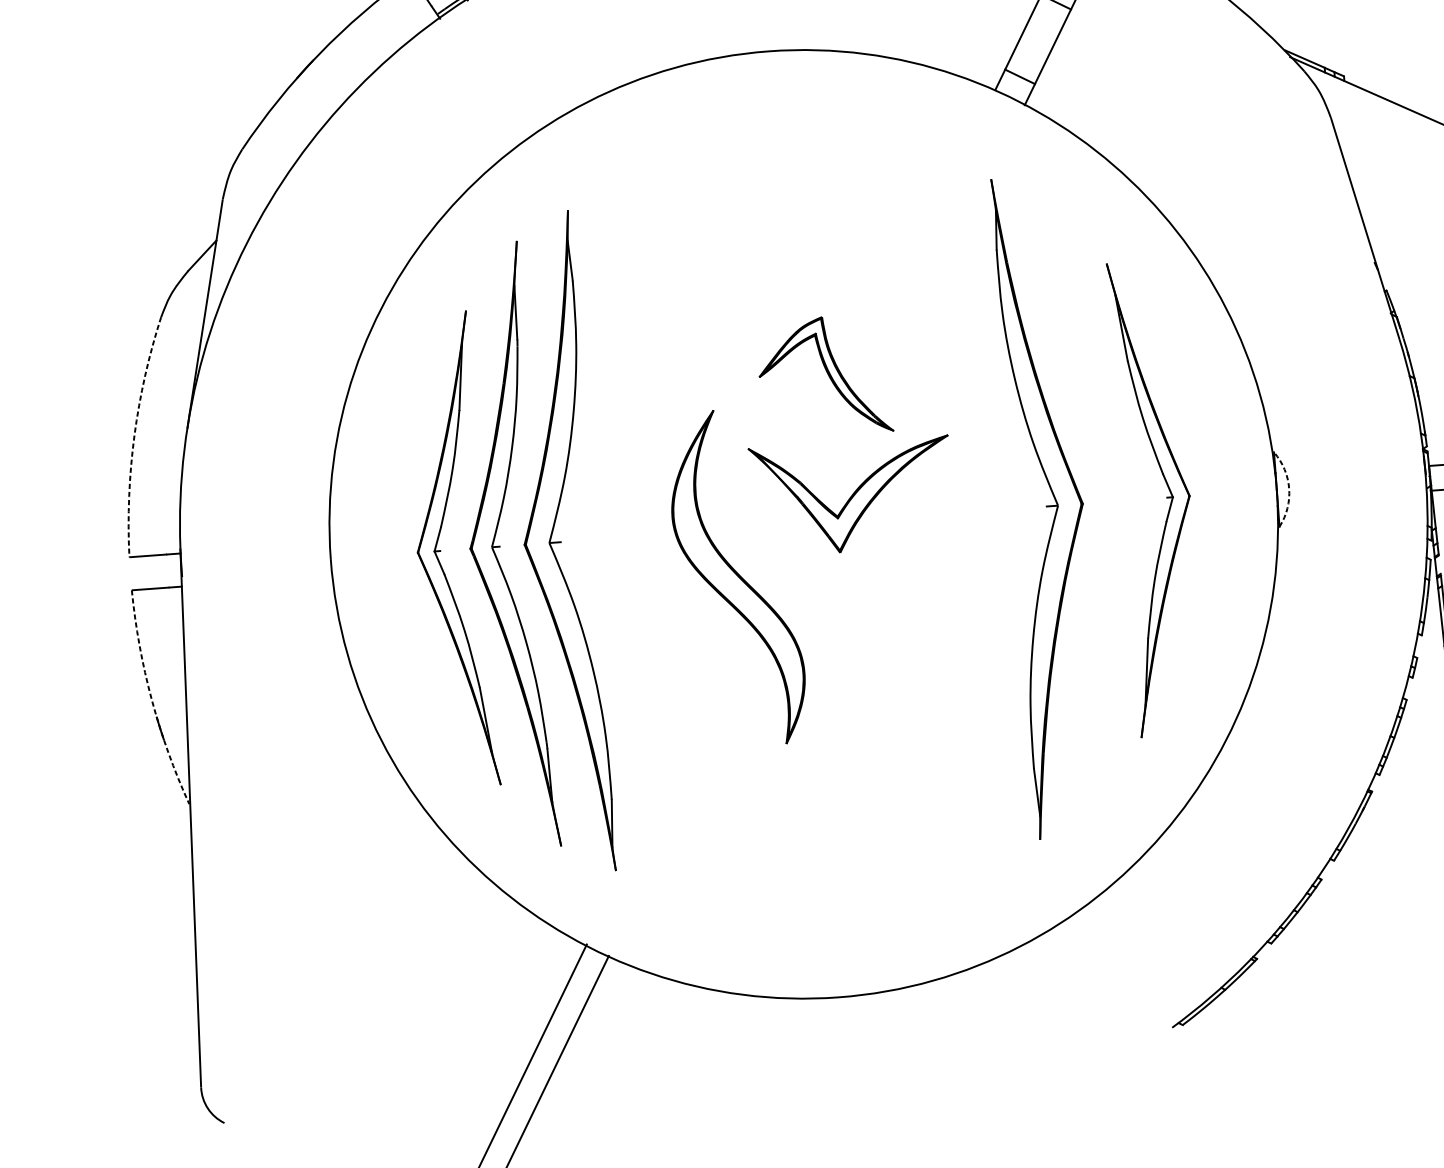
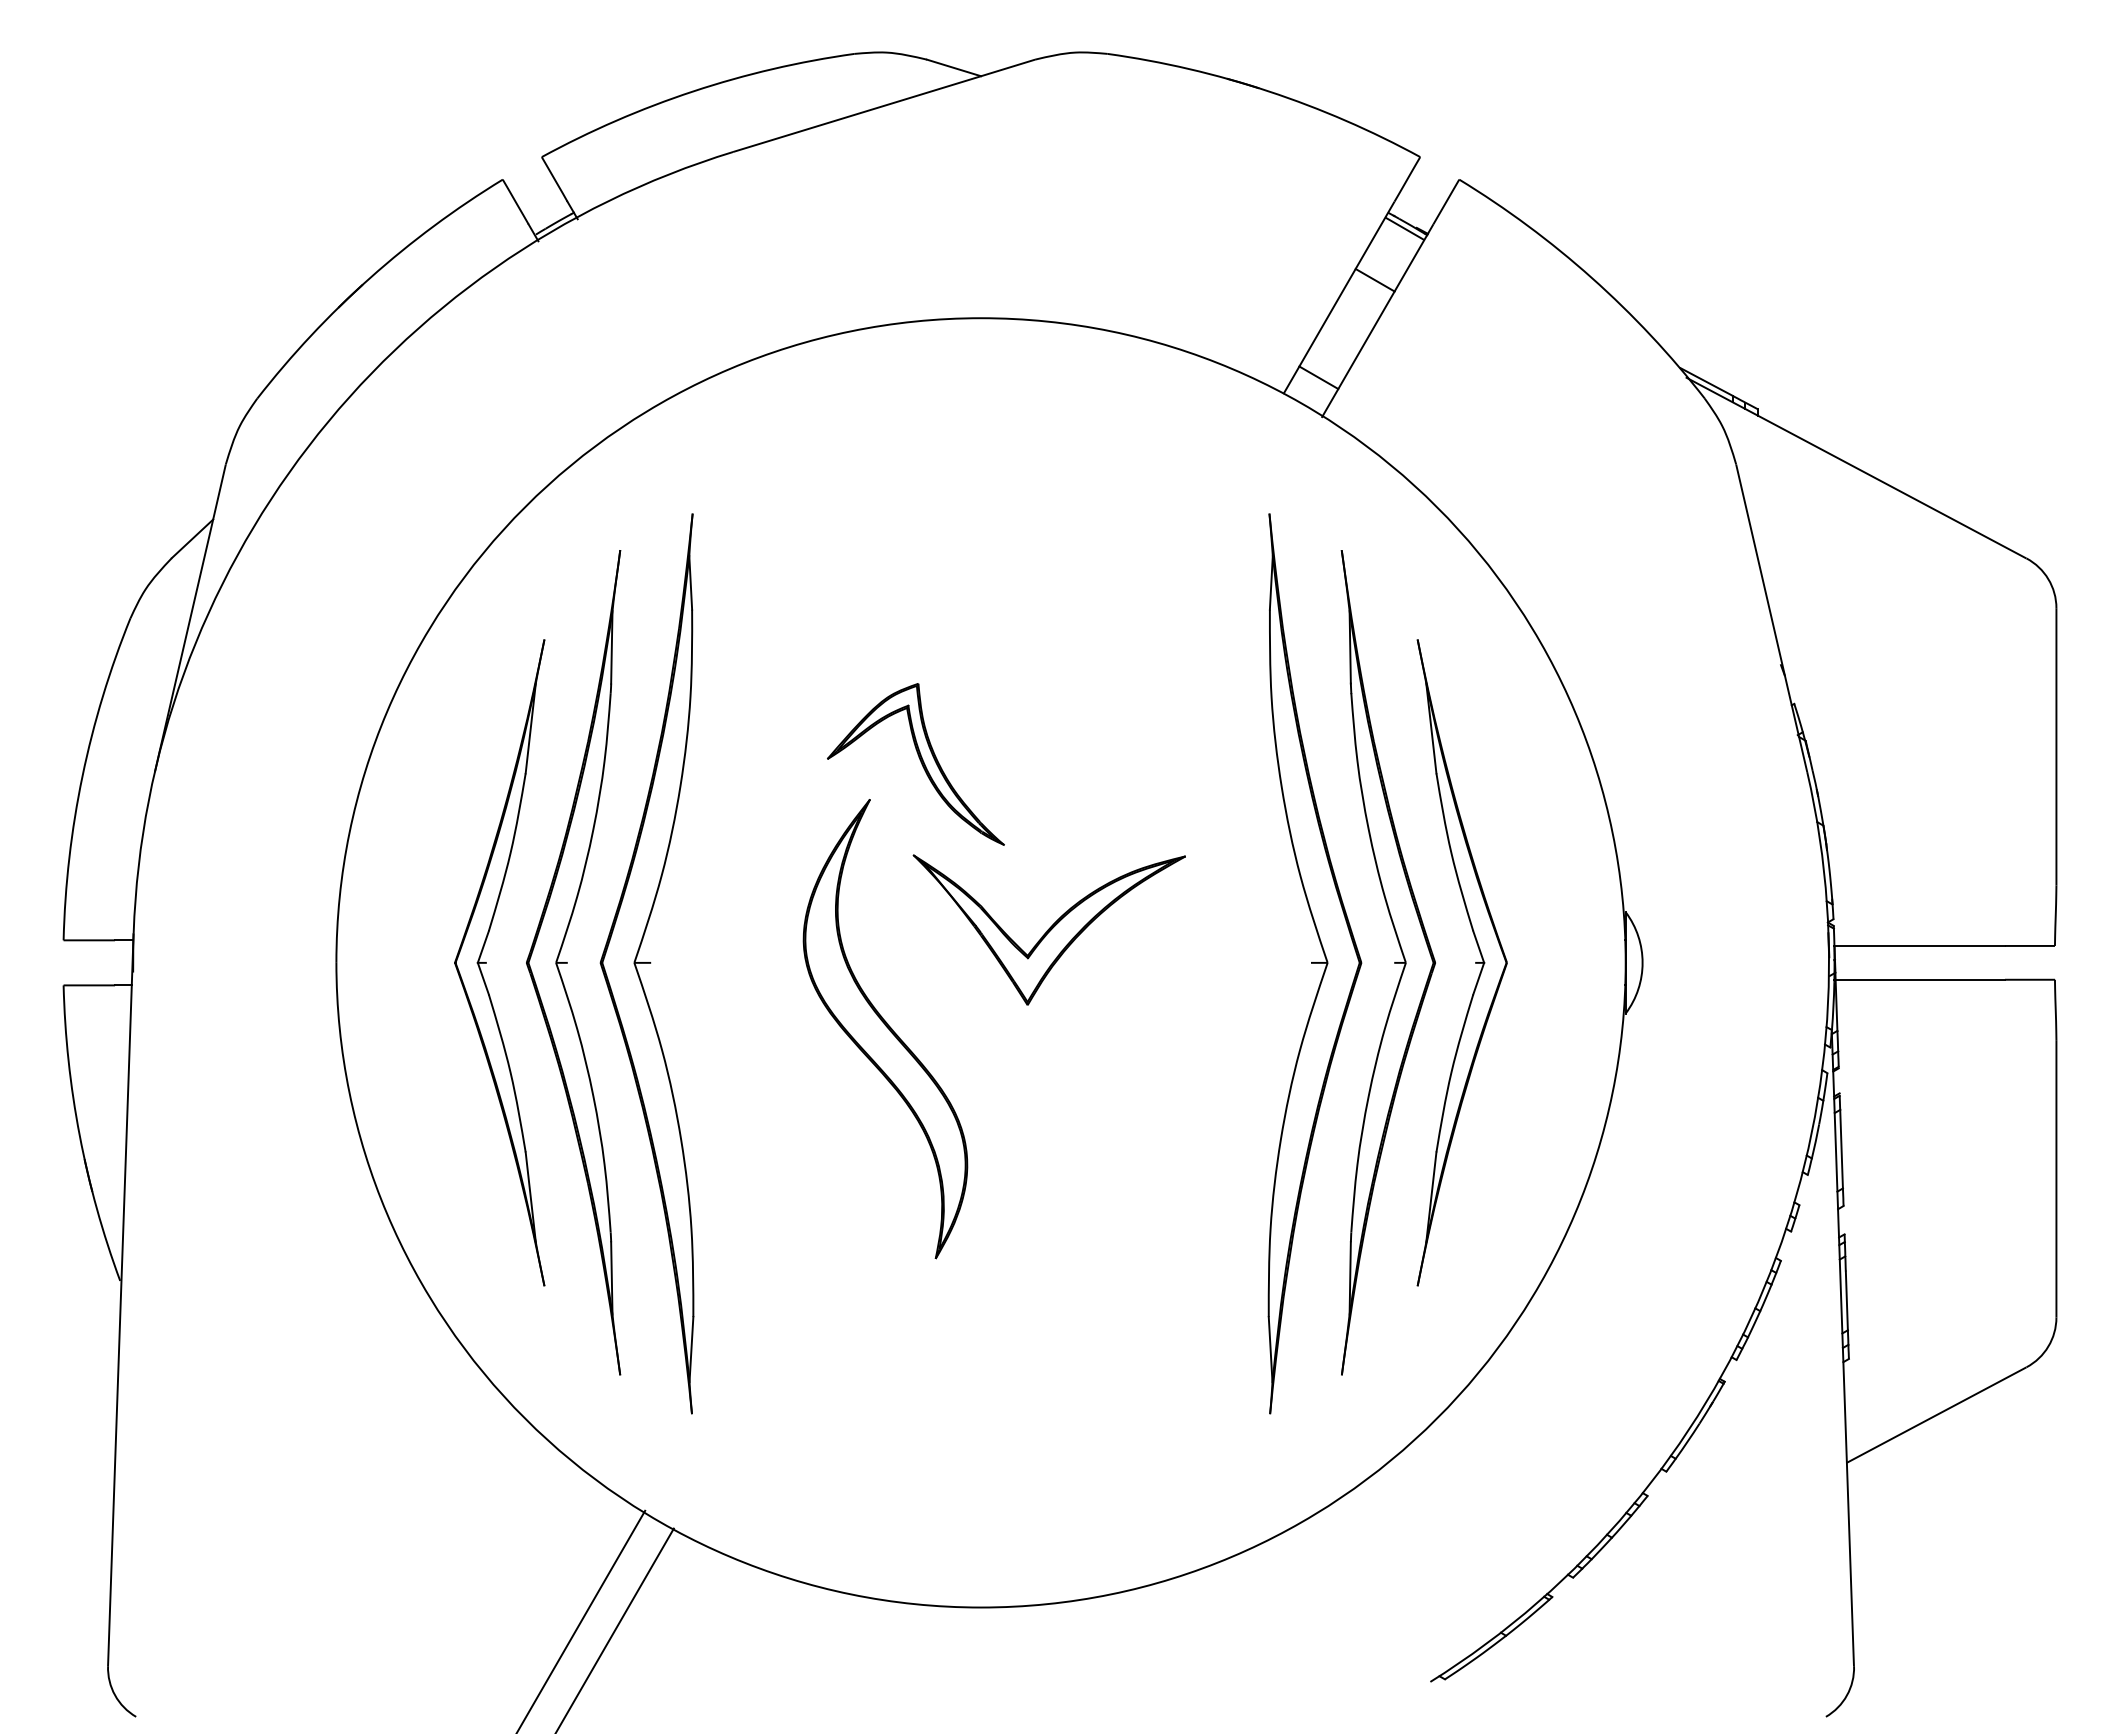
part: (824, 376) -> (915, 764), moved
arc: (134, 436) -> (82, 776), dashed -> solid
arc: (1289, 488) -> (1642, 962), dashed -> solid
part: (1107, 501) -> (1394, 962), added
arc: (151, 699) -> (79, 1135), dashed -> solid

